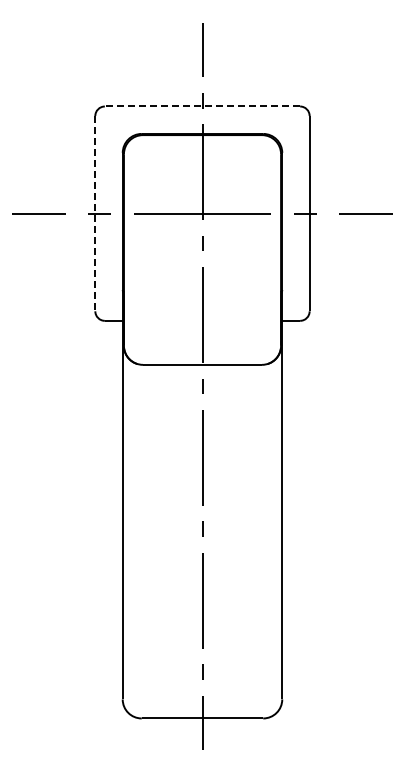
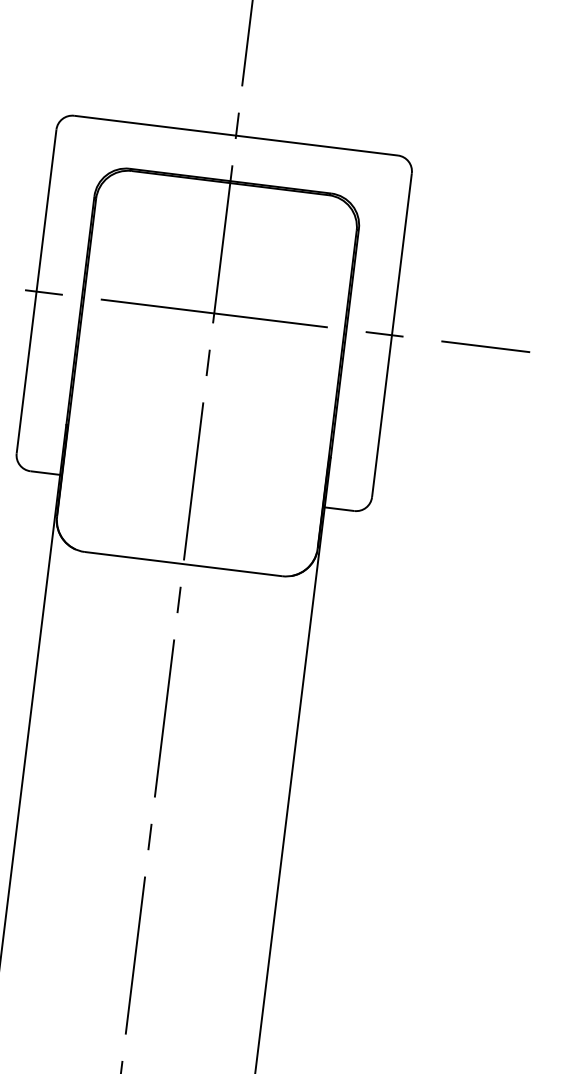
line: (202, 106) -> (236, 135), dashed -> solid
line: (95, 213) -> (36, 291), dashed -> solid

